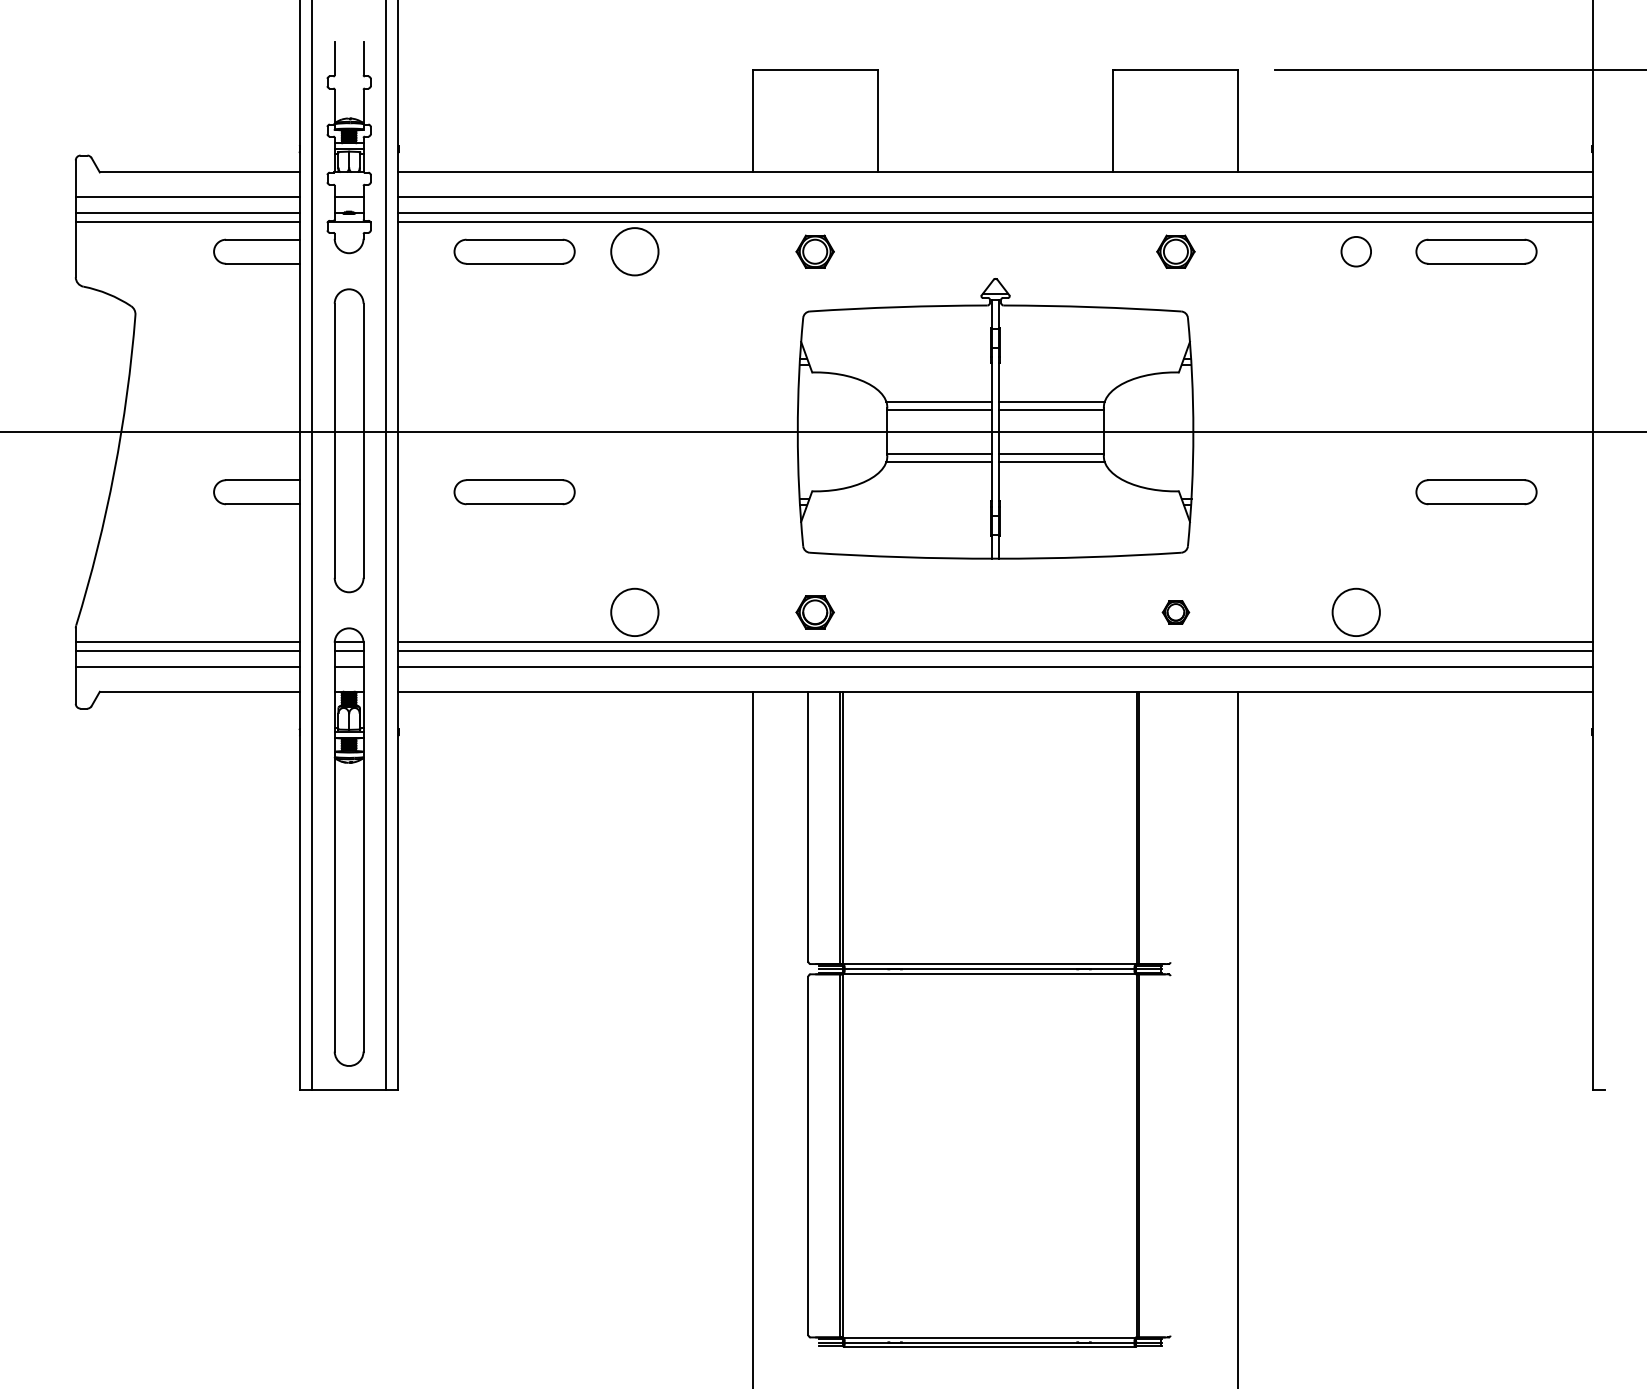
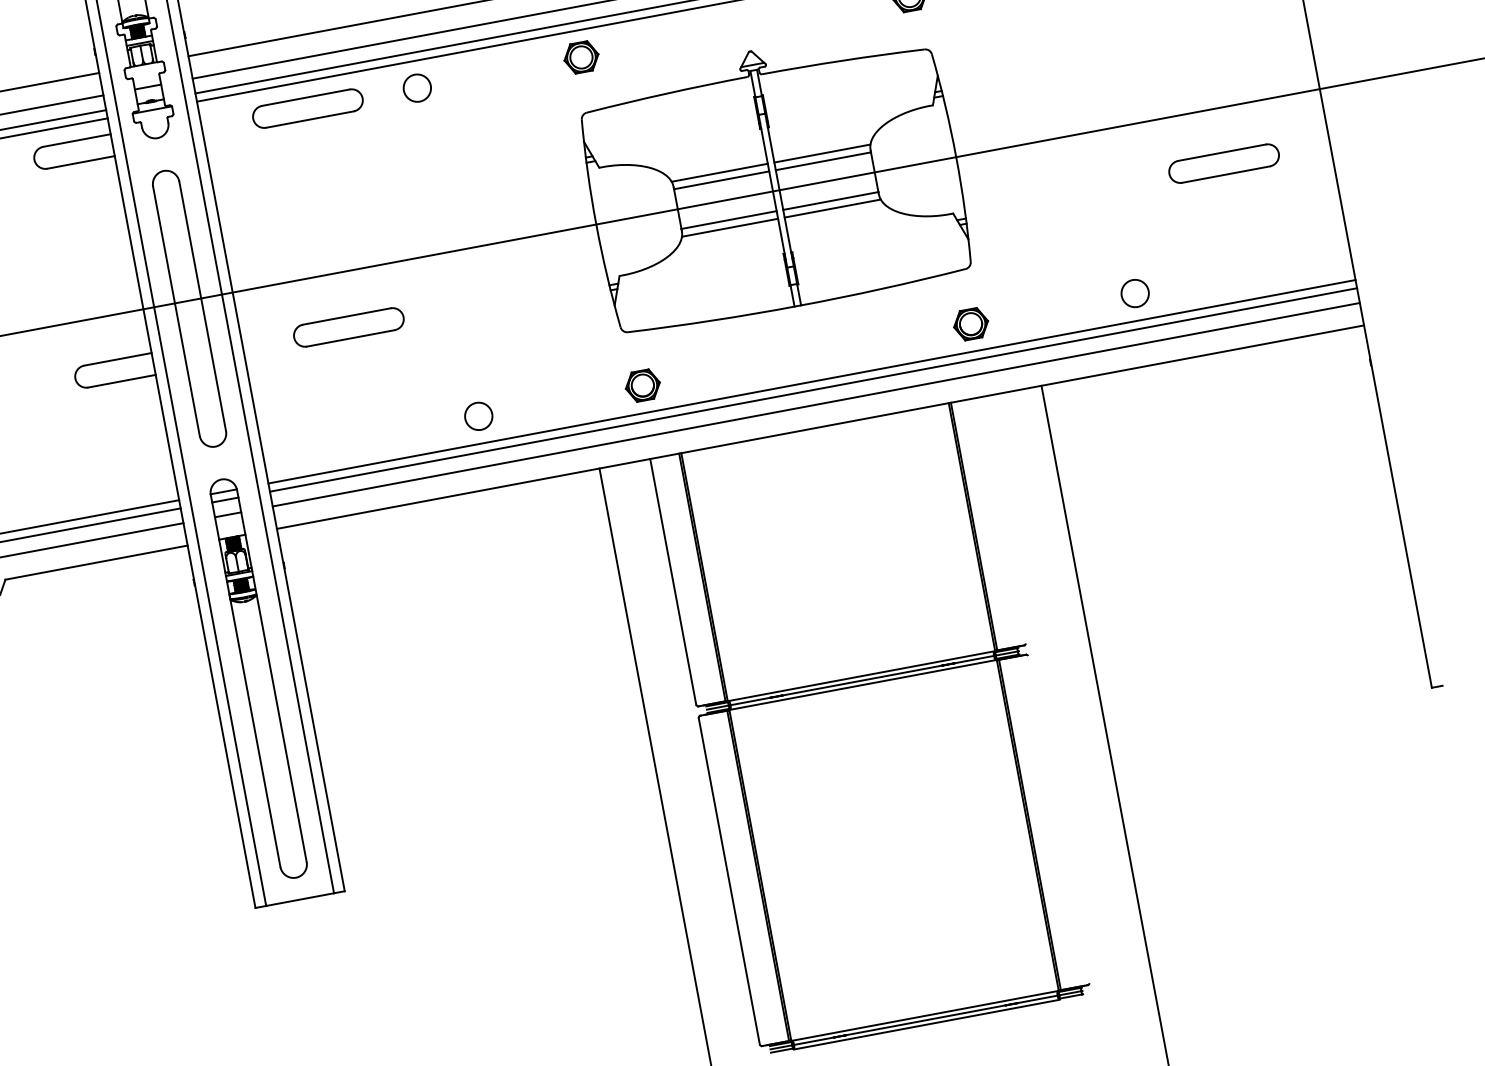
circle: (634, 251) -> (416, 88), size x0.62
circle: (634, 612) -> (478, 416), size x0.62
part: (1175, 612) -> (970, 324), size x1.43
circle: (1356, 612) -> (1135, 293), size x0.62

